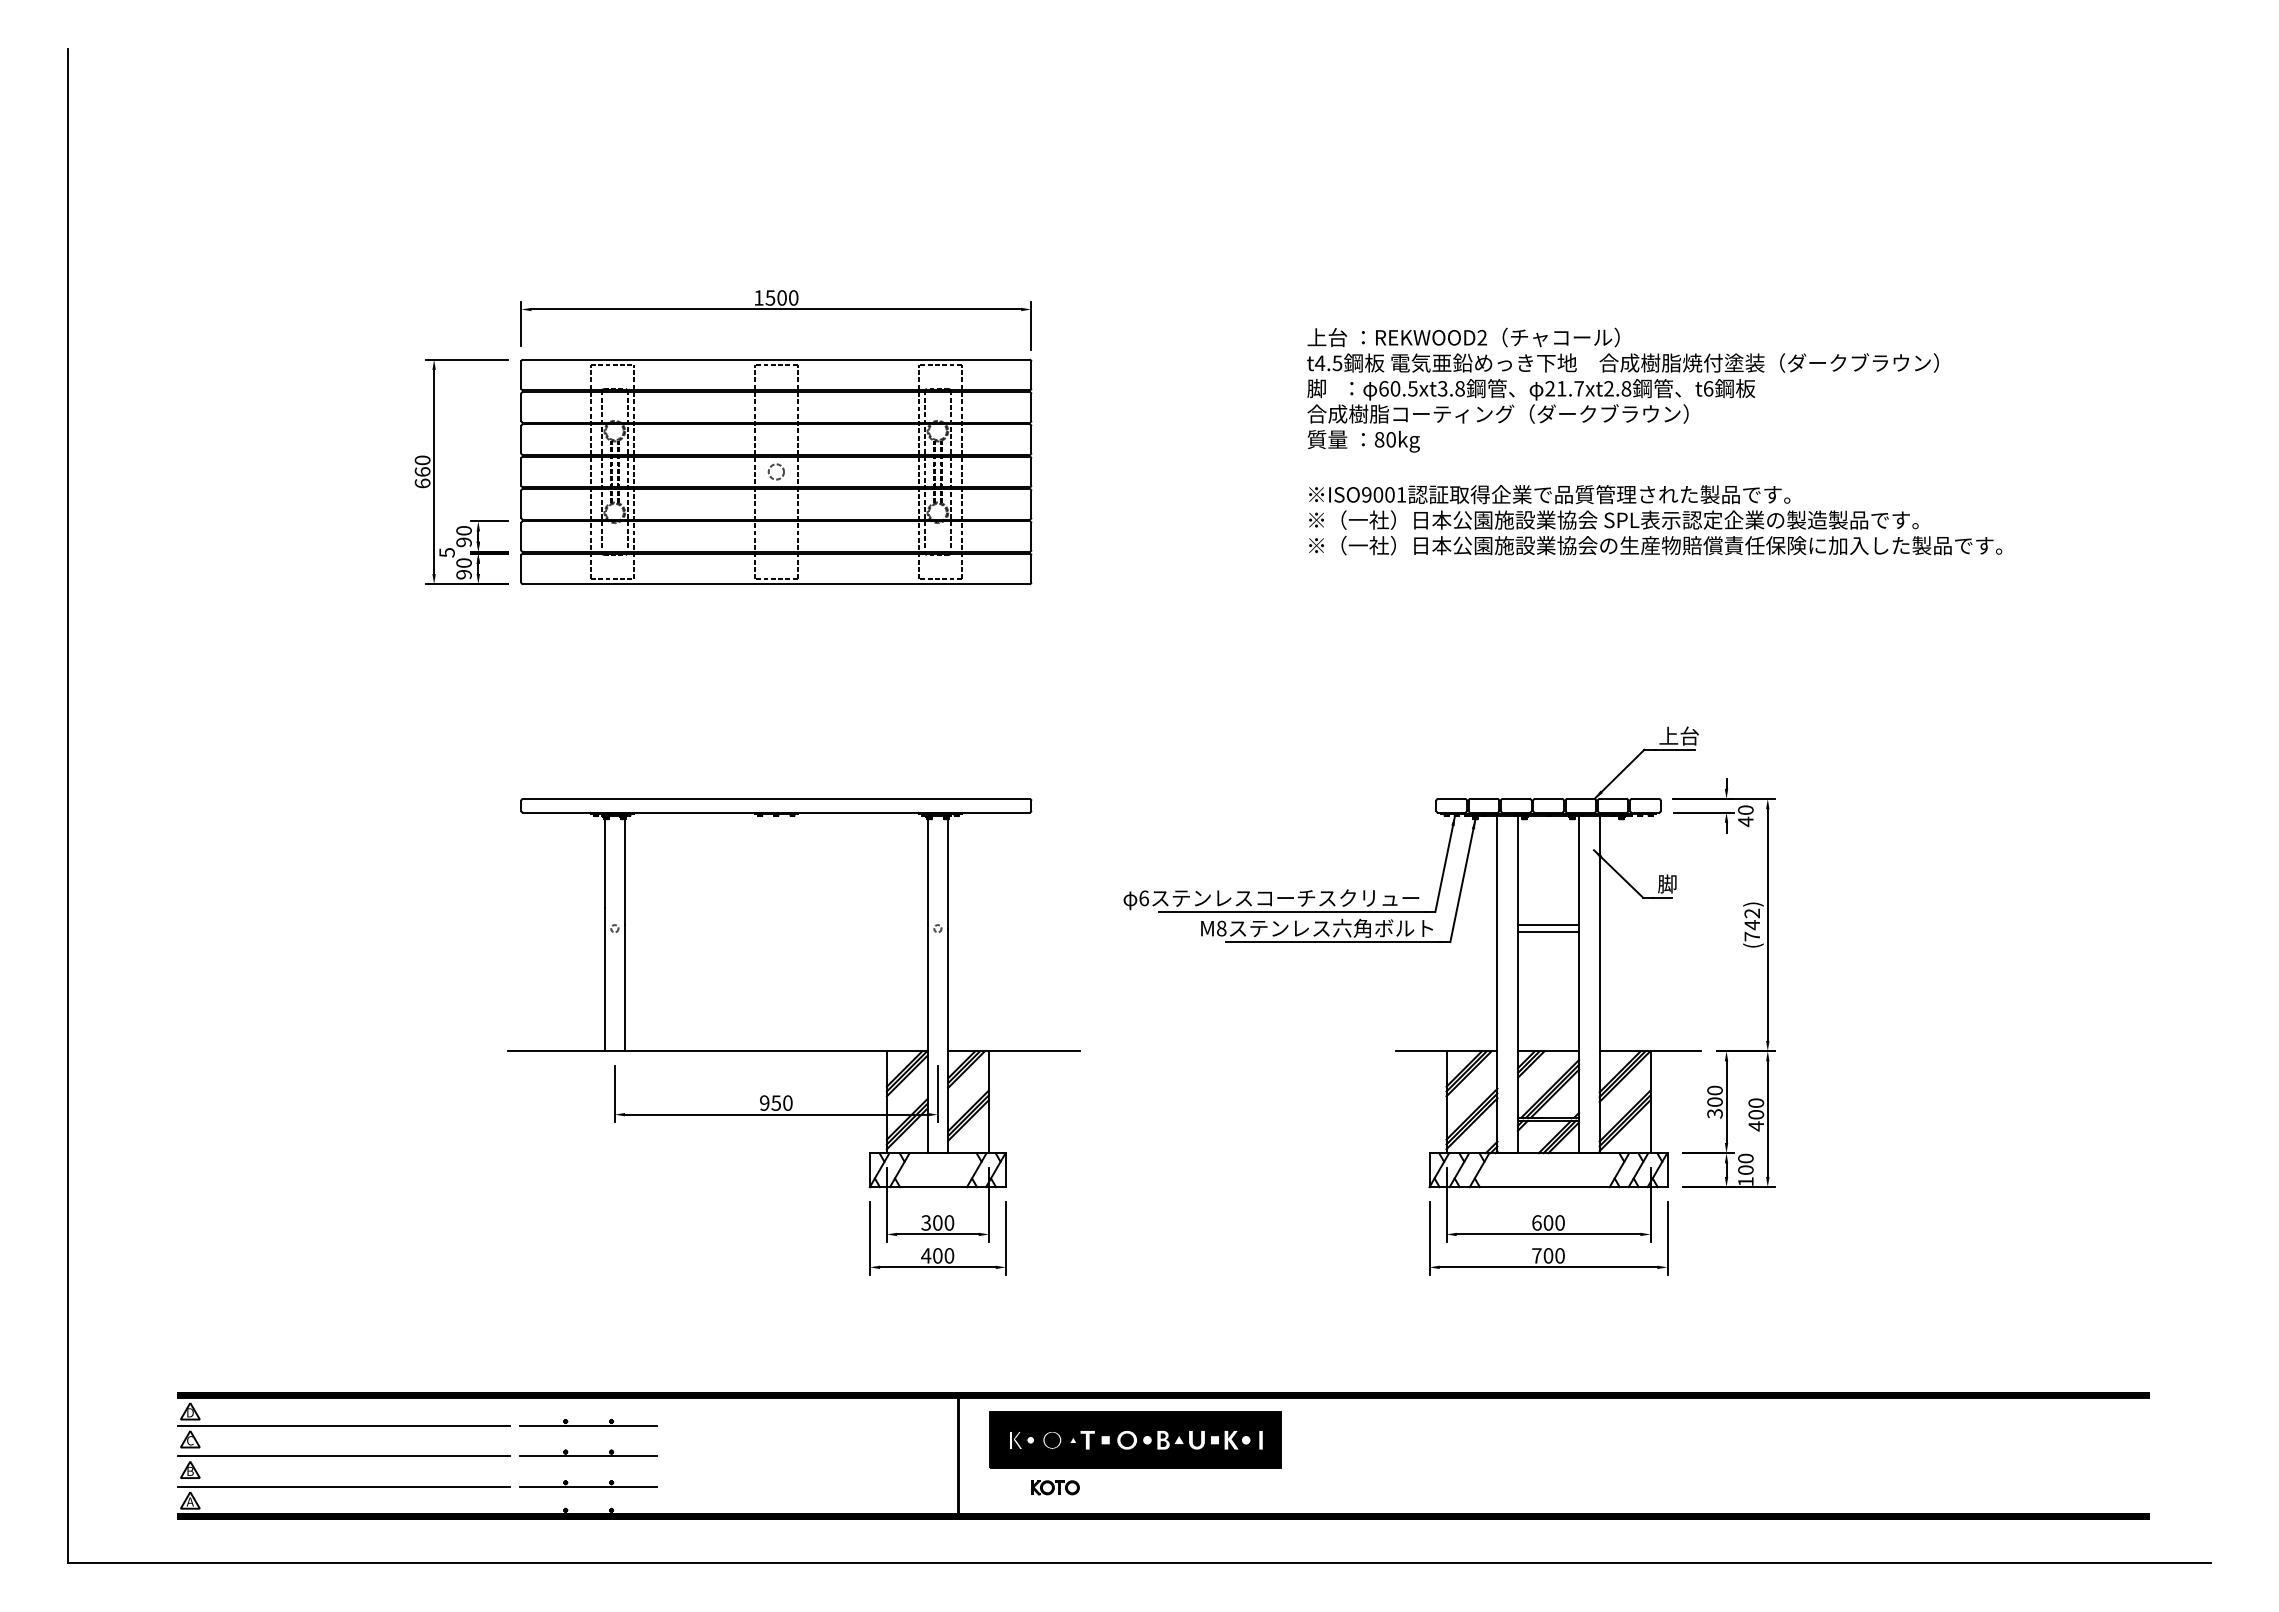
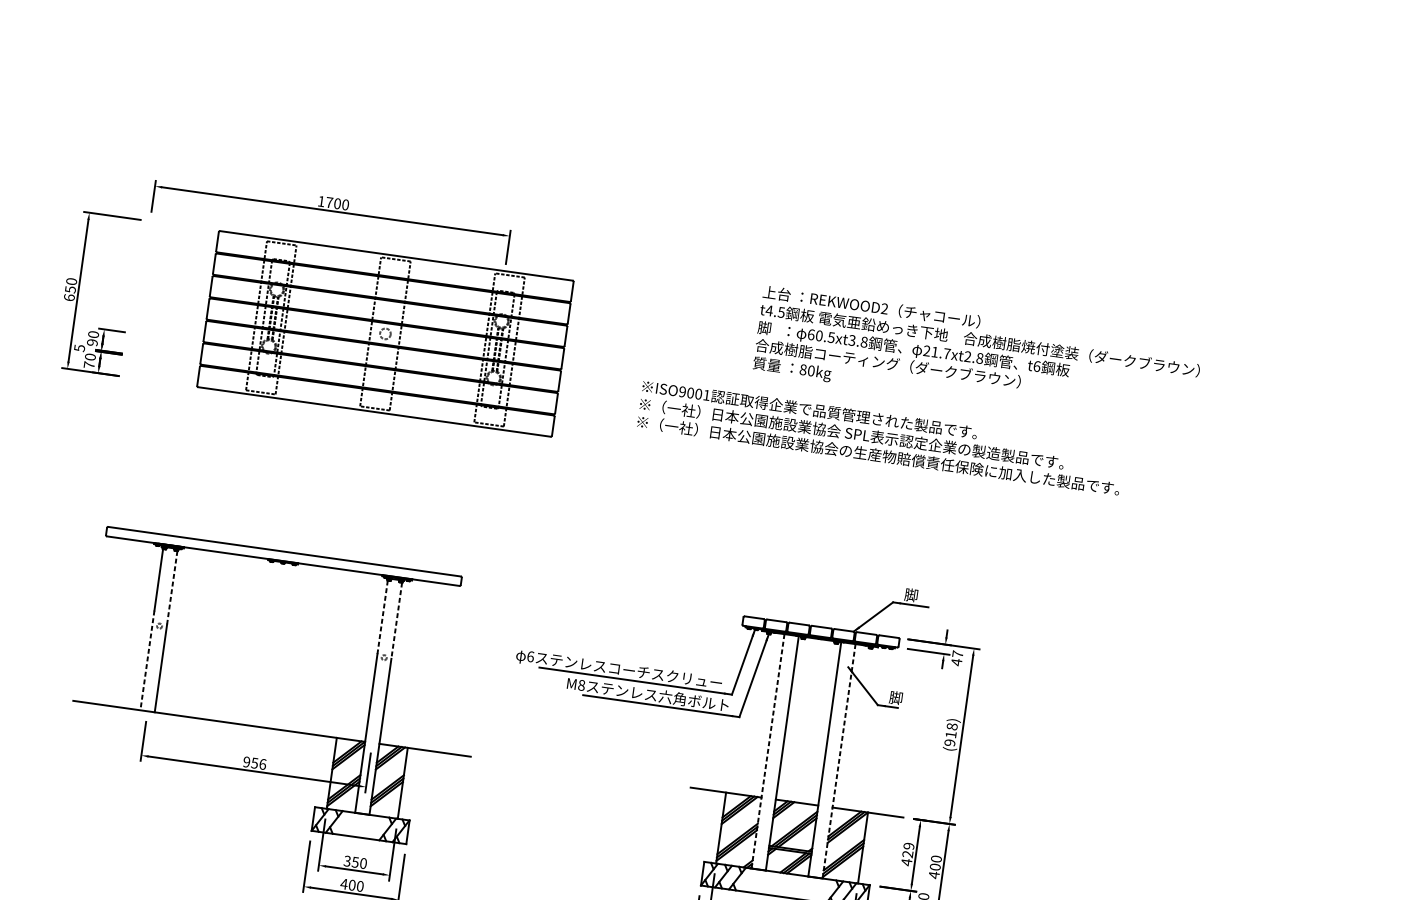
text: (770, 297) -> (329, 202), 1500 -> 1700
text: (1622, 389) -> (977, 358), moved
text: (422, 471) -> (70, 289), 660 -> 650
part: (776, 471) -> (385, 333), moved
text: (1655, 520) -> (880, 437), moved
text: (463, 574) -> (88, 364), 90 -> 70
text: (1678, 735) -> (918, 595), 上台 -> 脚
text: (1745, 809) -> (957, 653), 40 -> 47
line: (625, 872) -> (172, 588), solid -> dashed
line: (927, 872) -> (382, 617), solid -> dashed
line: (948, 874) -> (396, 621), solid -> dashed
text: (1752, 924) -> (951, 734), (742) -> (918)
line: (1548, 925) -> (809, 715), removed
line: (1548, 932) -> (808, 720), removed
line: (604, 979) -> (147, 660), solid -> dashed
line: (1497, 985) -> (767, 751), solid -> dashed
line: (1599, 985) -> (838, 761), solid -> dashed
text: (1714, 1101) -> (907, 853), 300 -> 429
text: (787, 1102) -> (262, 763), 950 -> 956
text: (937, 1222) -> (355, 862), 300 -> 350

